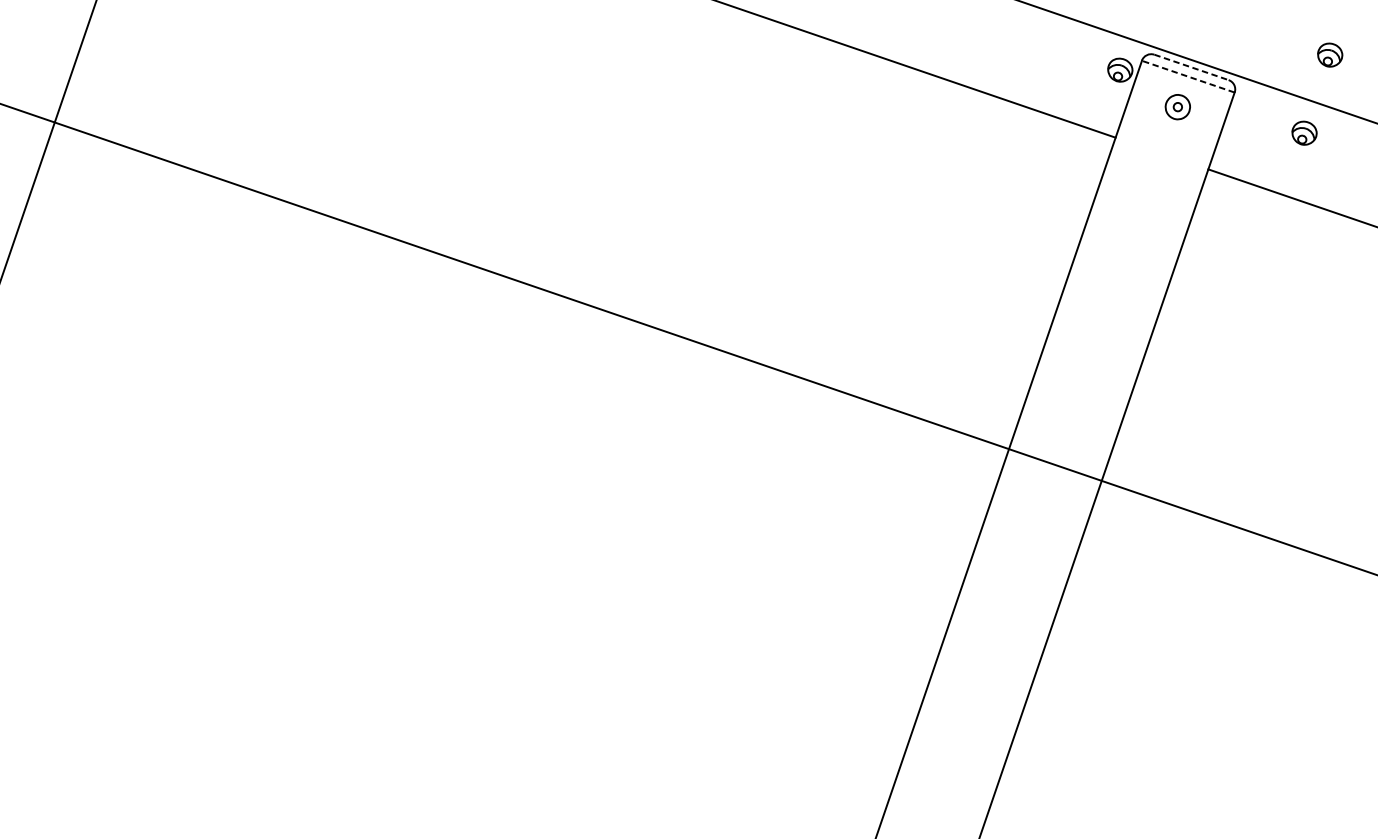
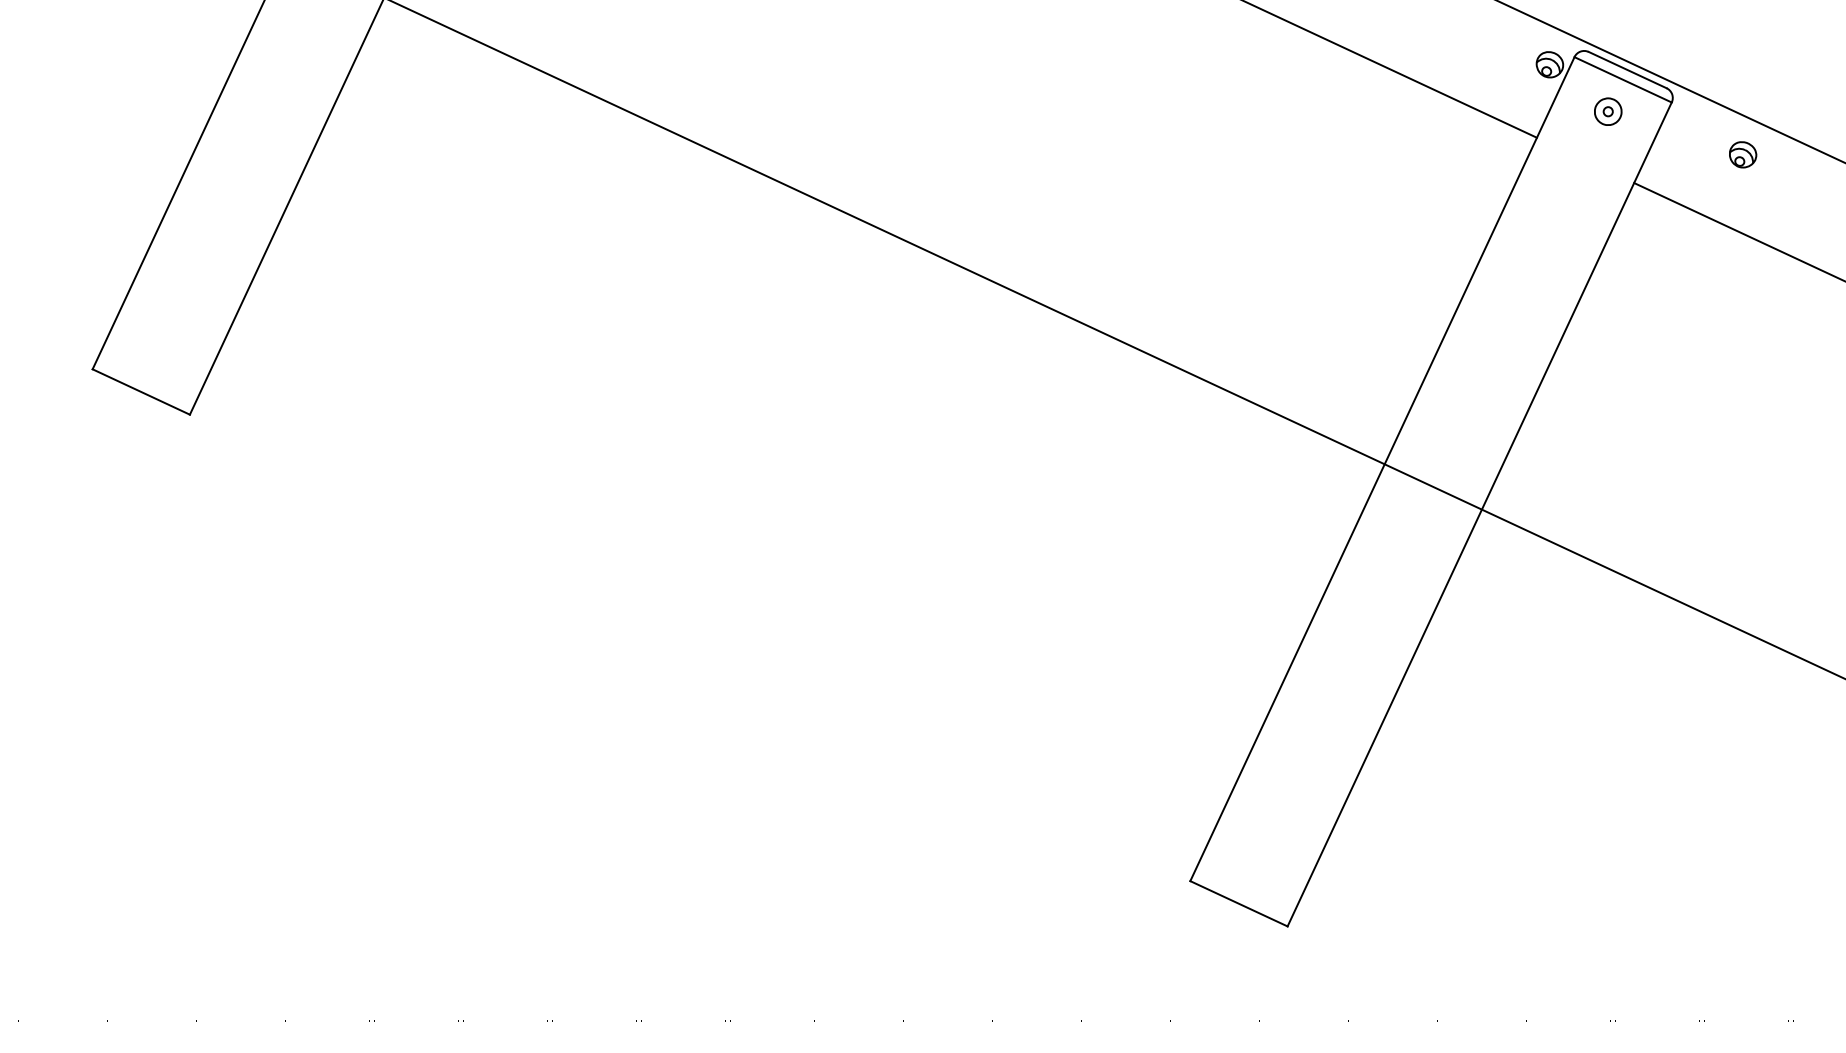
part: (1330, 54) -> (1780, 72), removed
line: (1191, 67) -> (1627, 70), dashed -> solid
line: (1188, 76) -> (1623, 79), dashed -> solid

